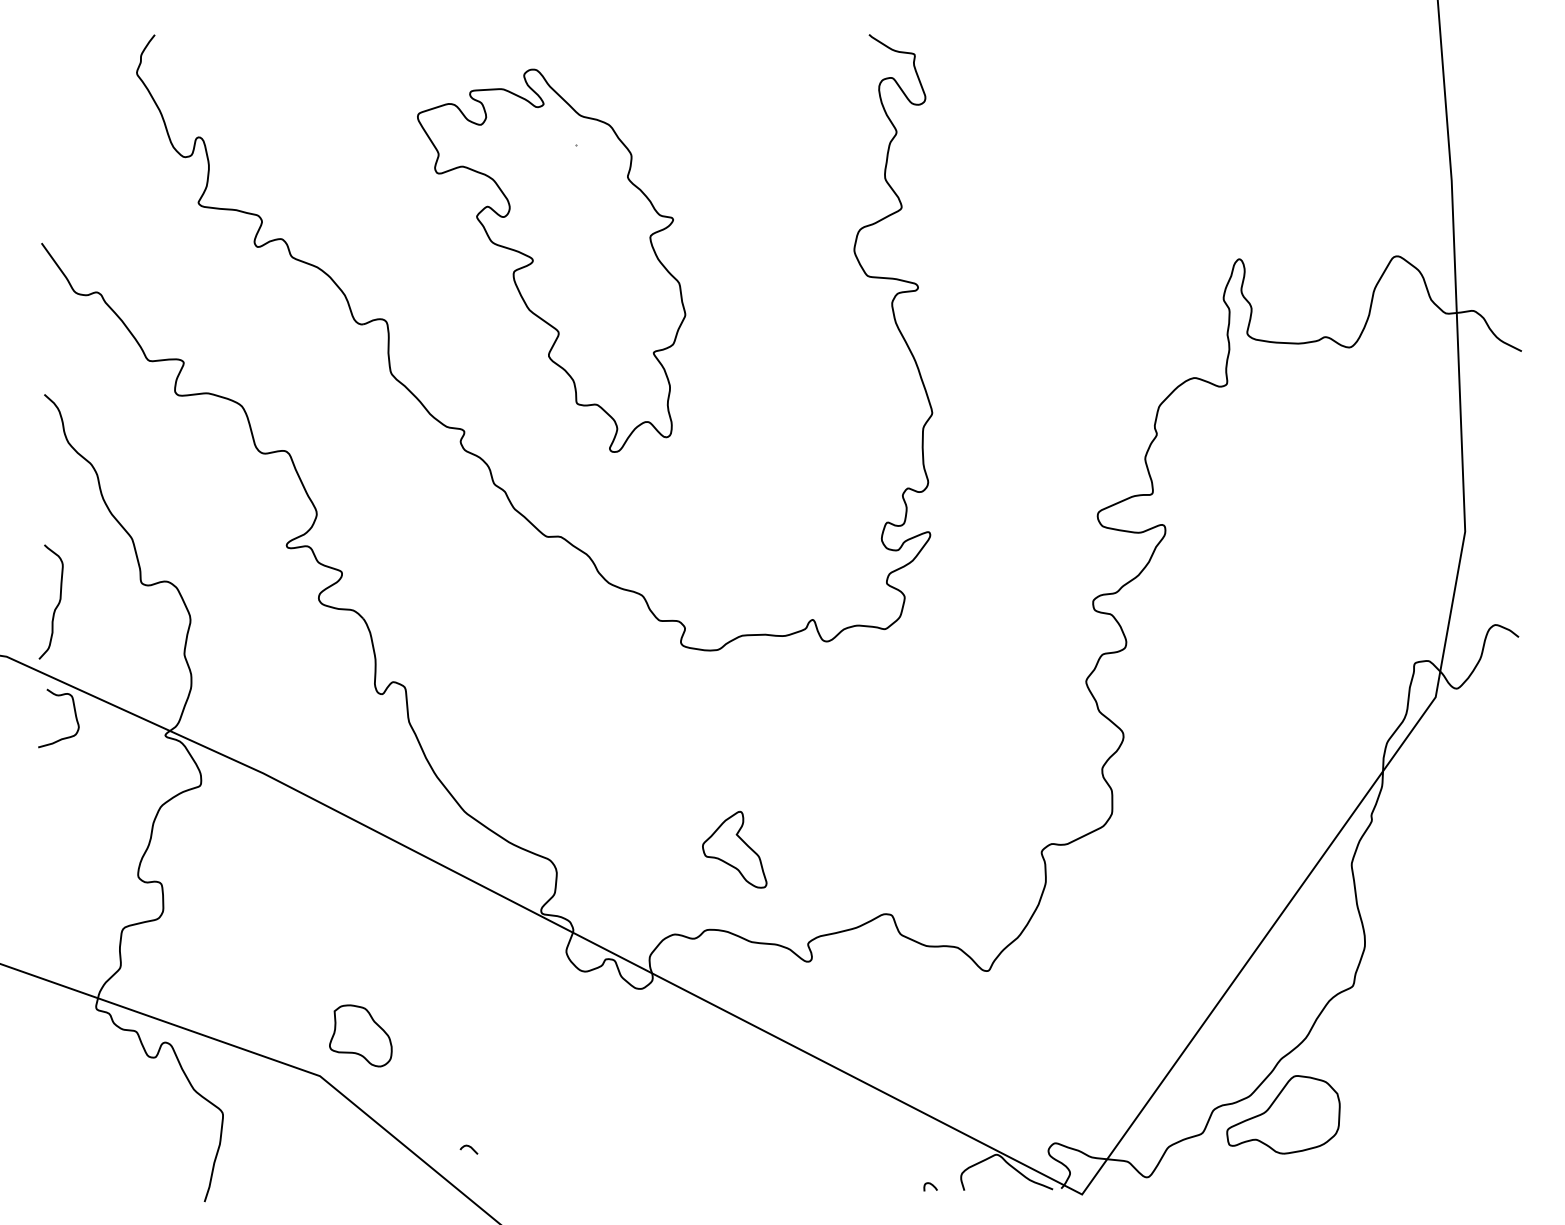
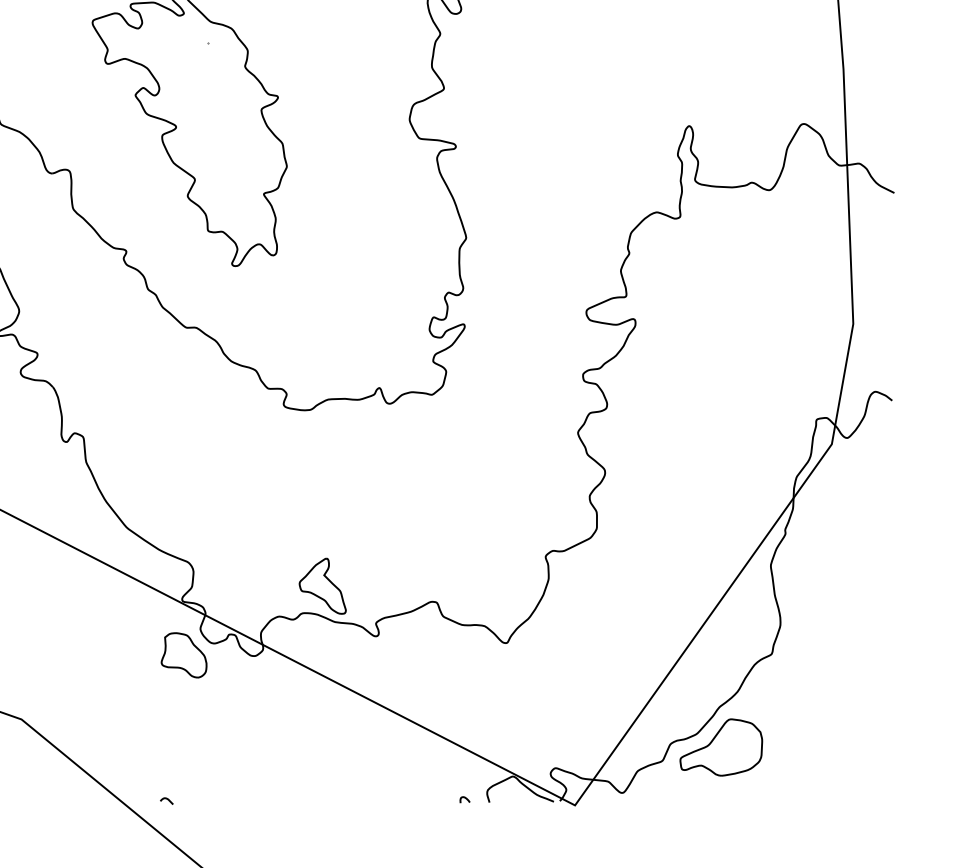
part: (734, 849) -> (322, 586), moved
part: (360, 1035) -> (183, 655), moved
curve: (469, 1147) -> (167, 799), moved

